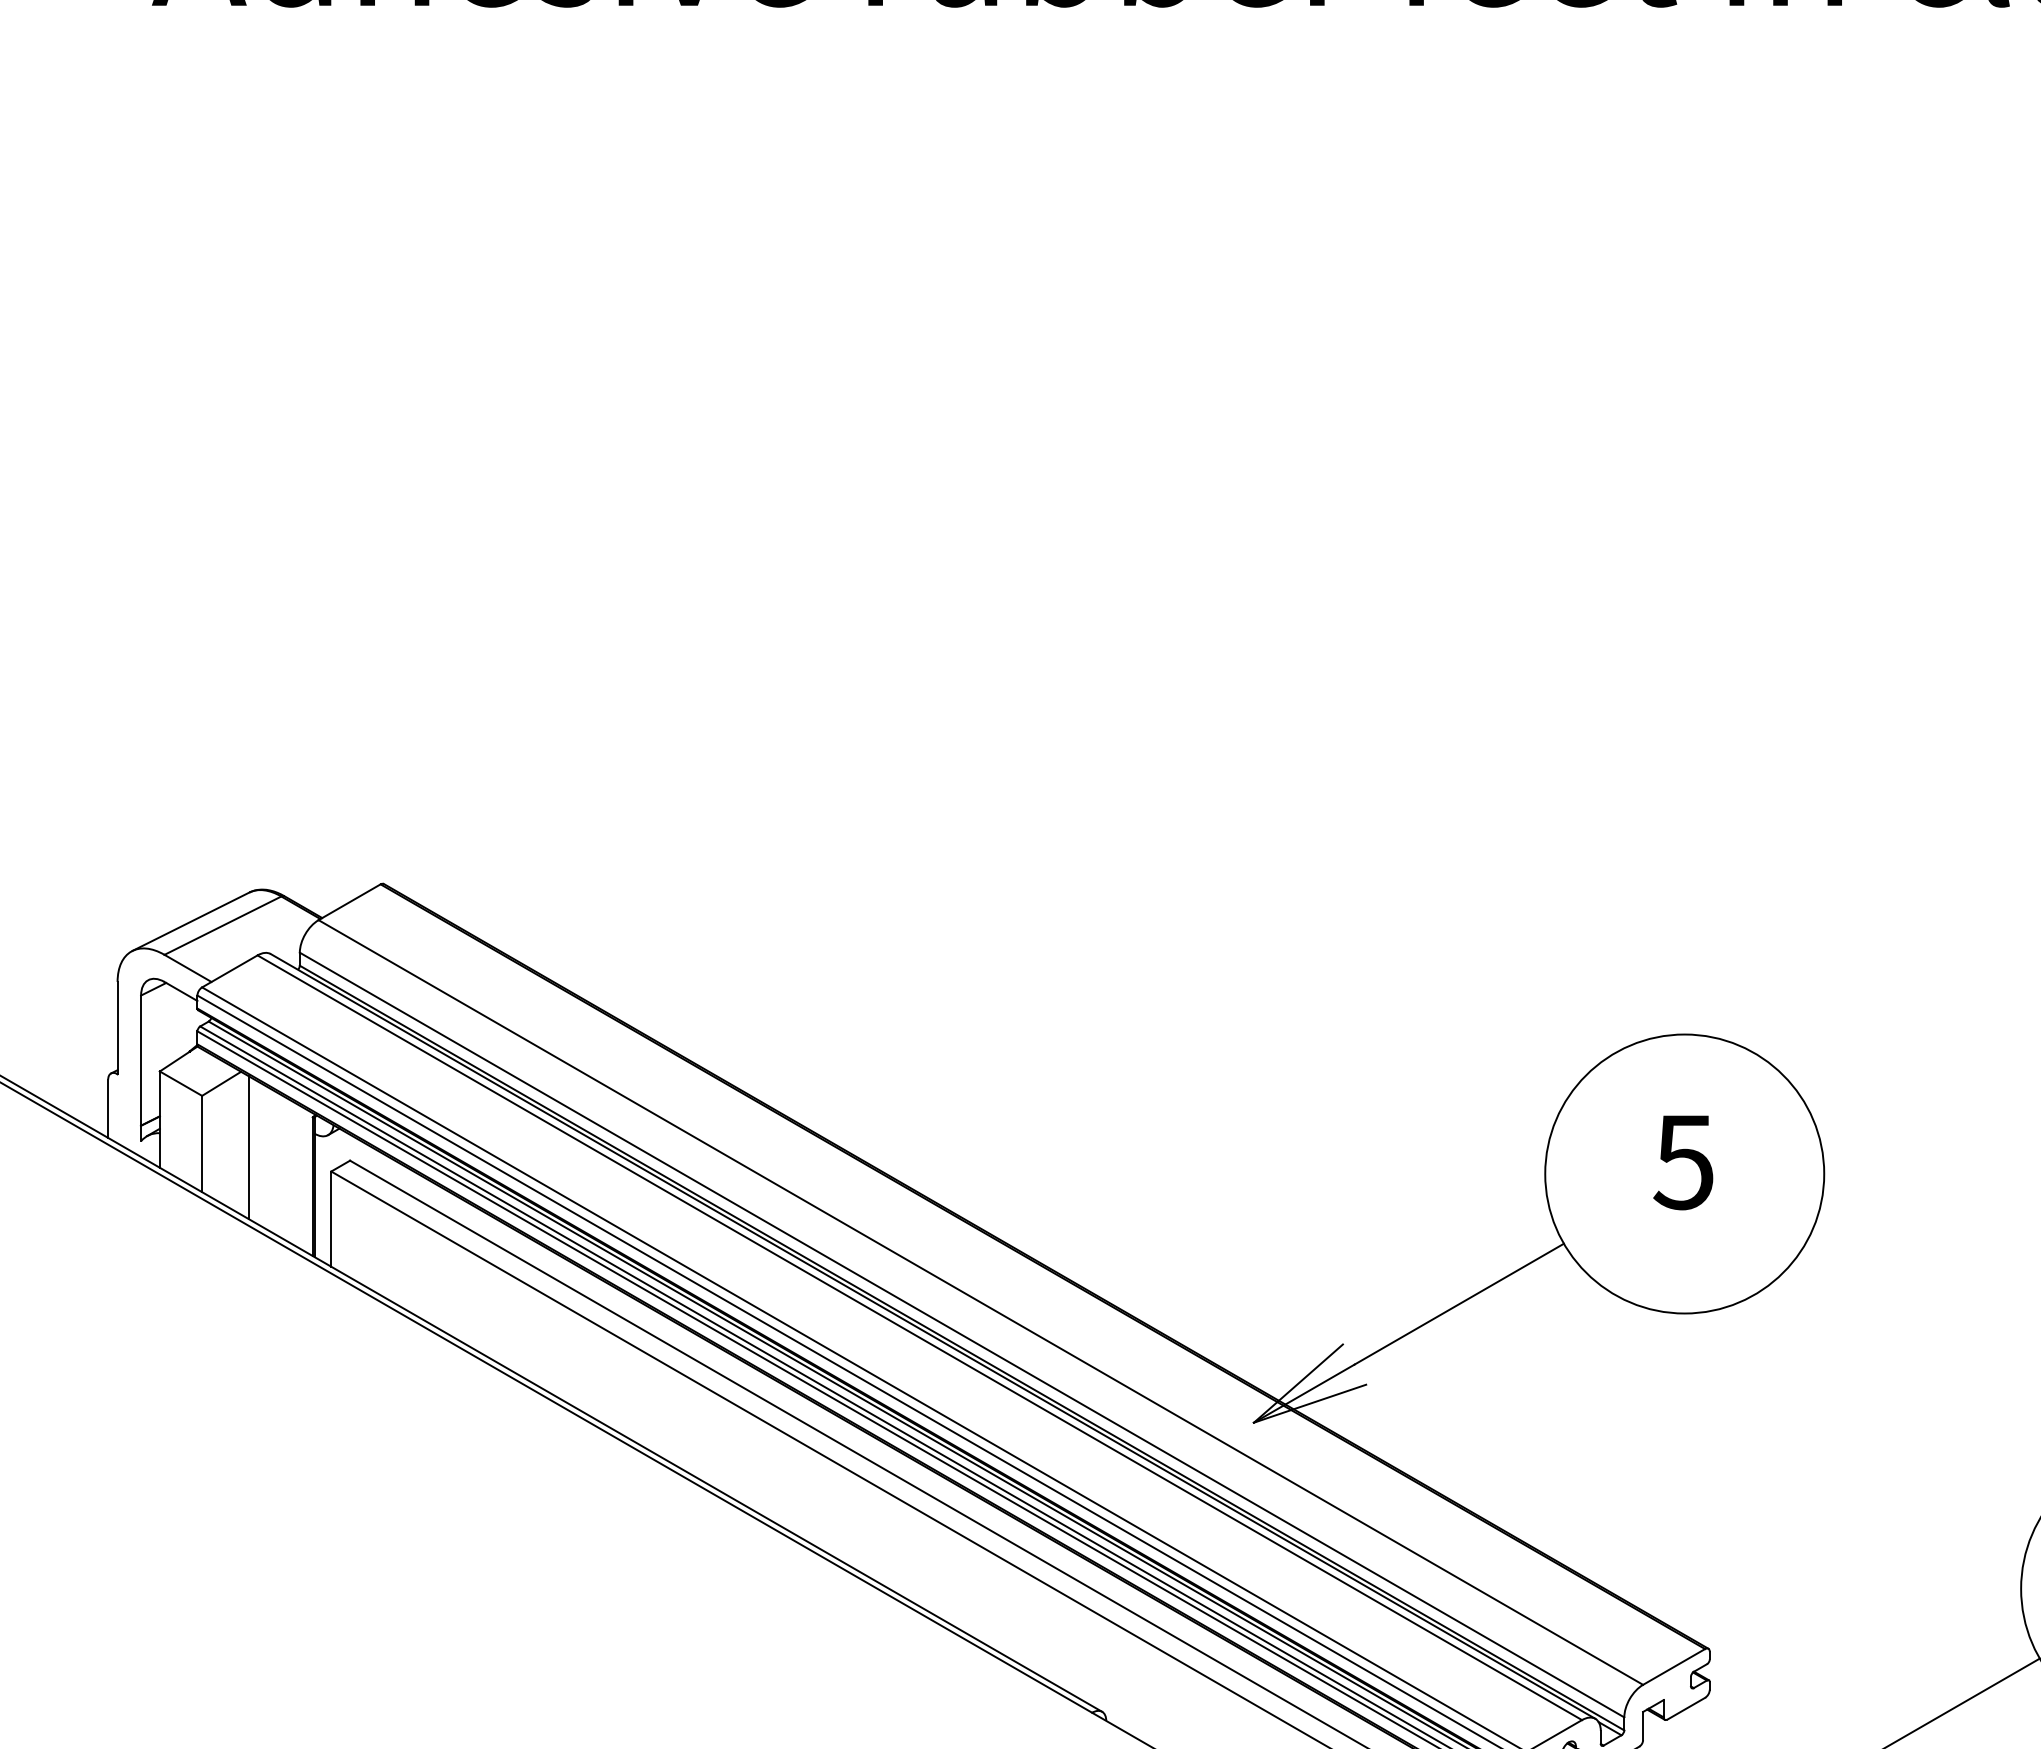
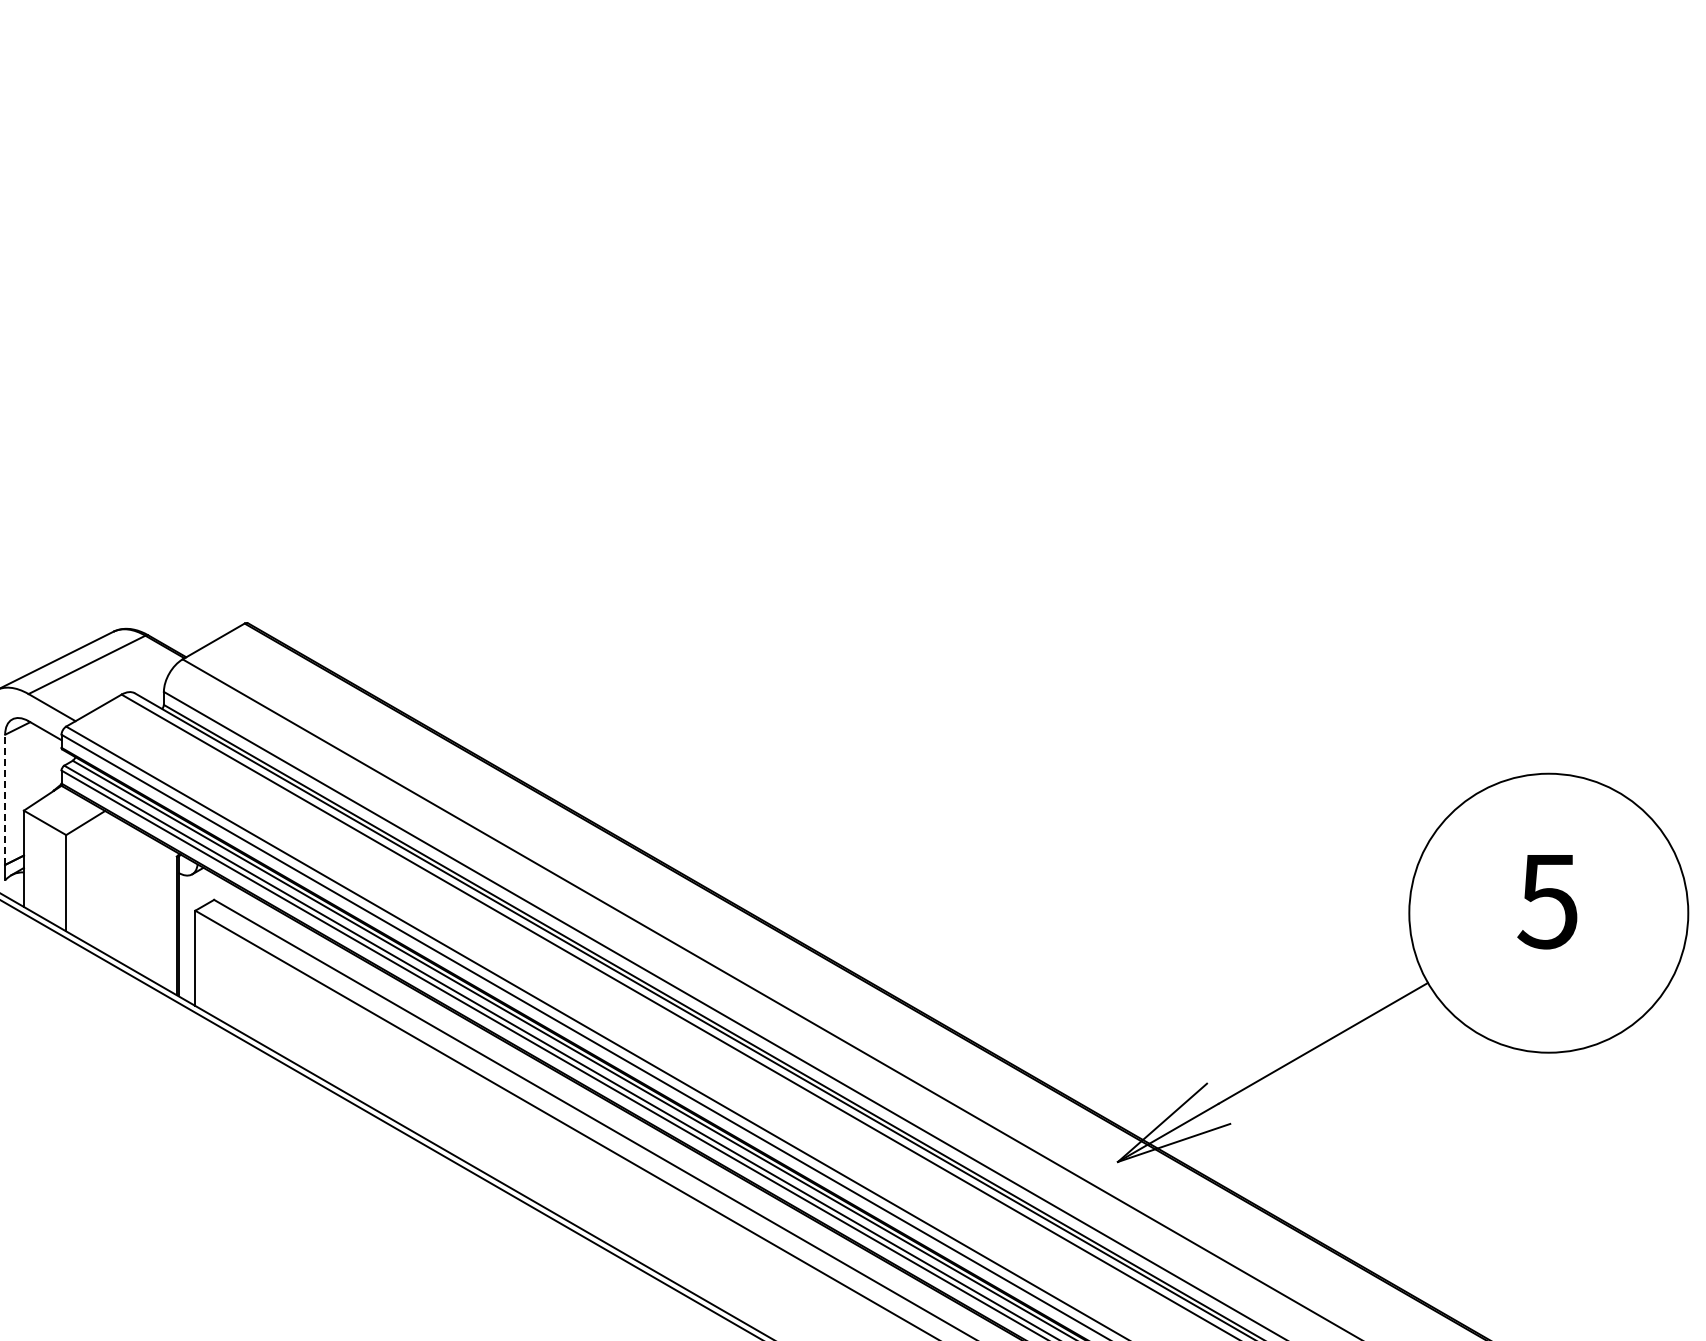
line: (141, 1060) -> (5, 799), solid -> dashed
line: (249, 1147) -> (113, 886), removed

